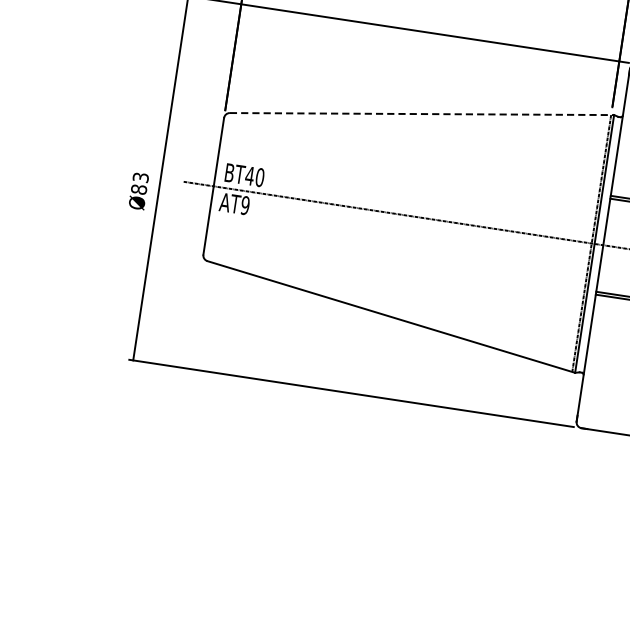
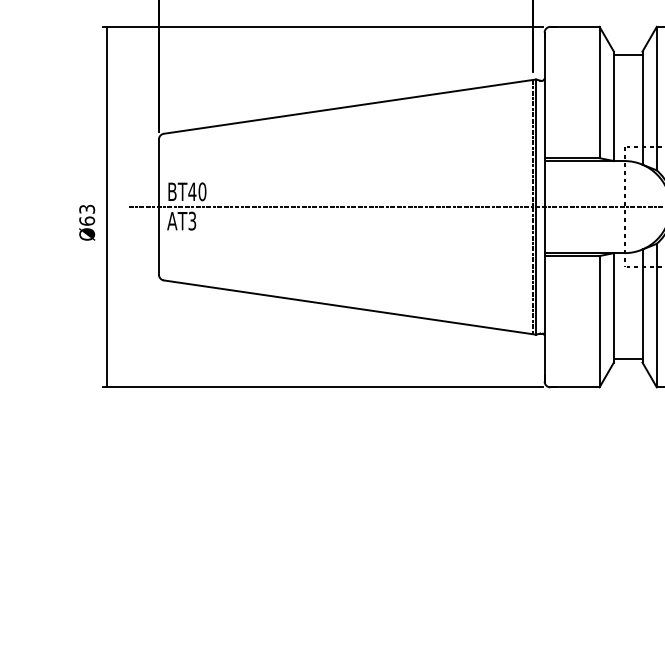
line: (422, 113) -> (350, 106), dashed -> solid
text: (138, 188) -> (86, 220), Ø83 -> Ø63
text: (245, 206) -> (192, 221), AT9 -> AT3

